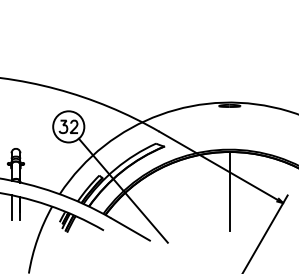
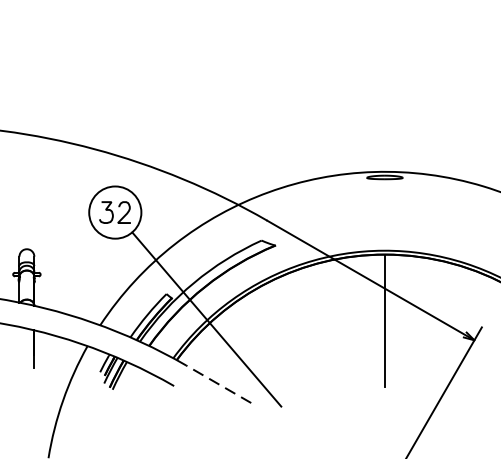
line: (11, 207) -> (19, 347), removed
line: (130, 229) -> (218, 384), solid -> dashed

